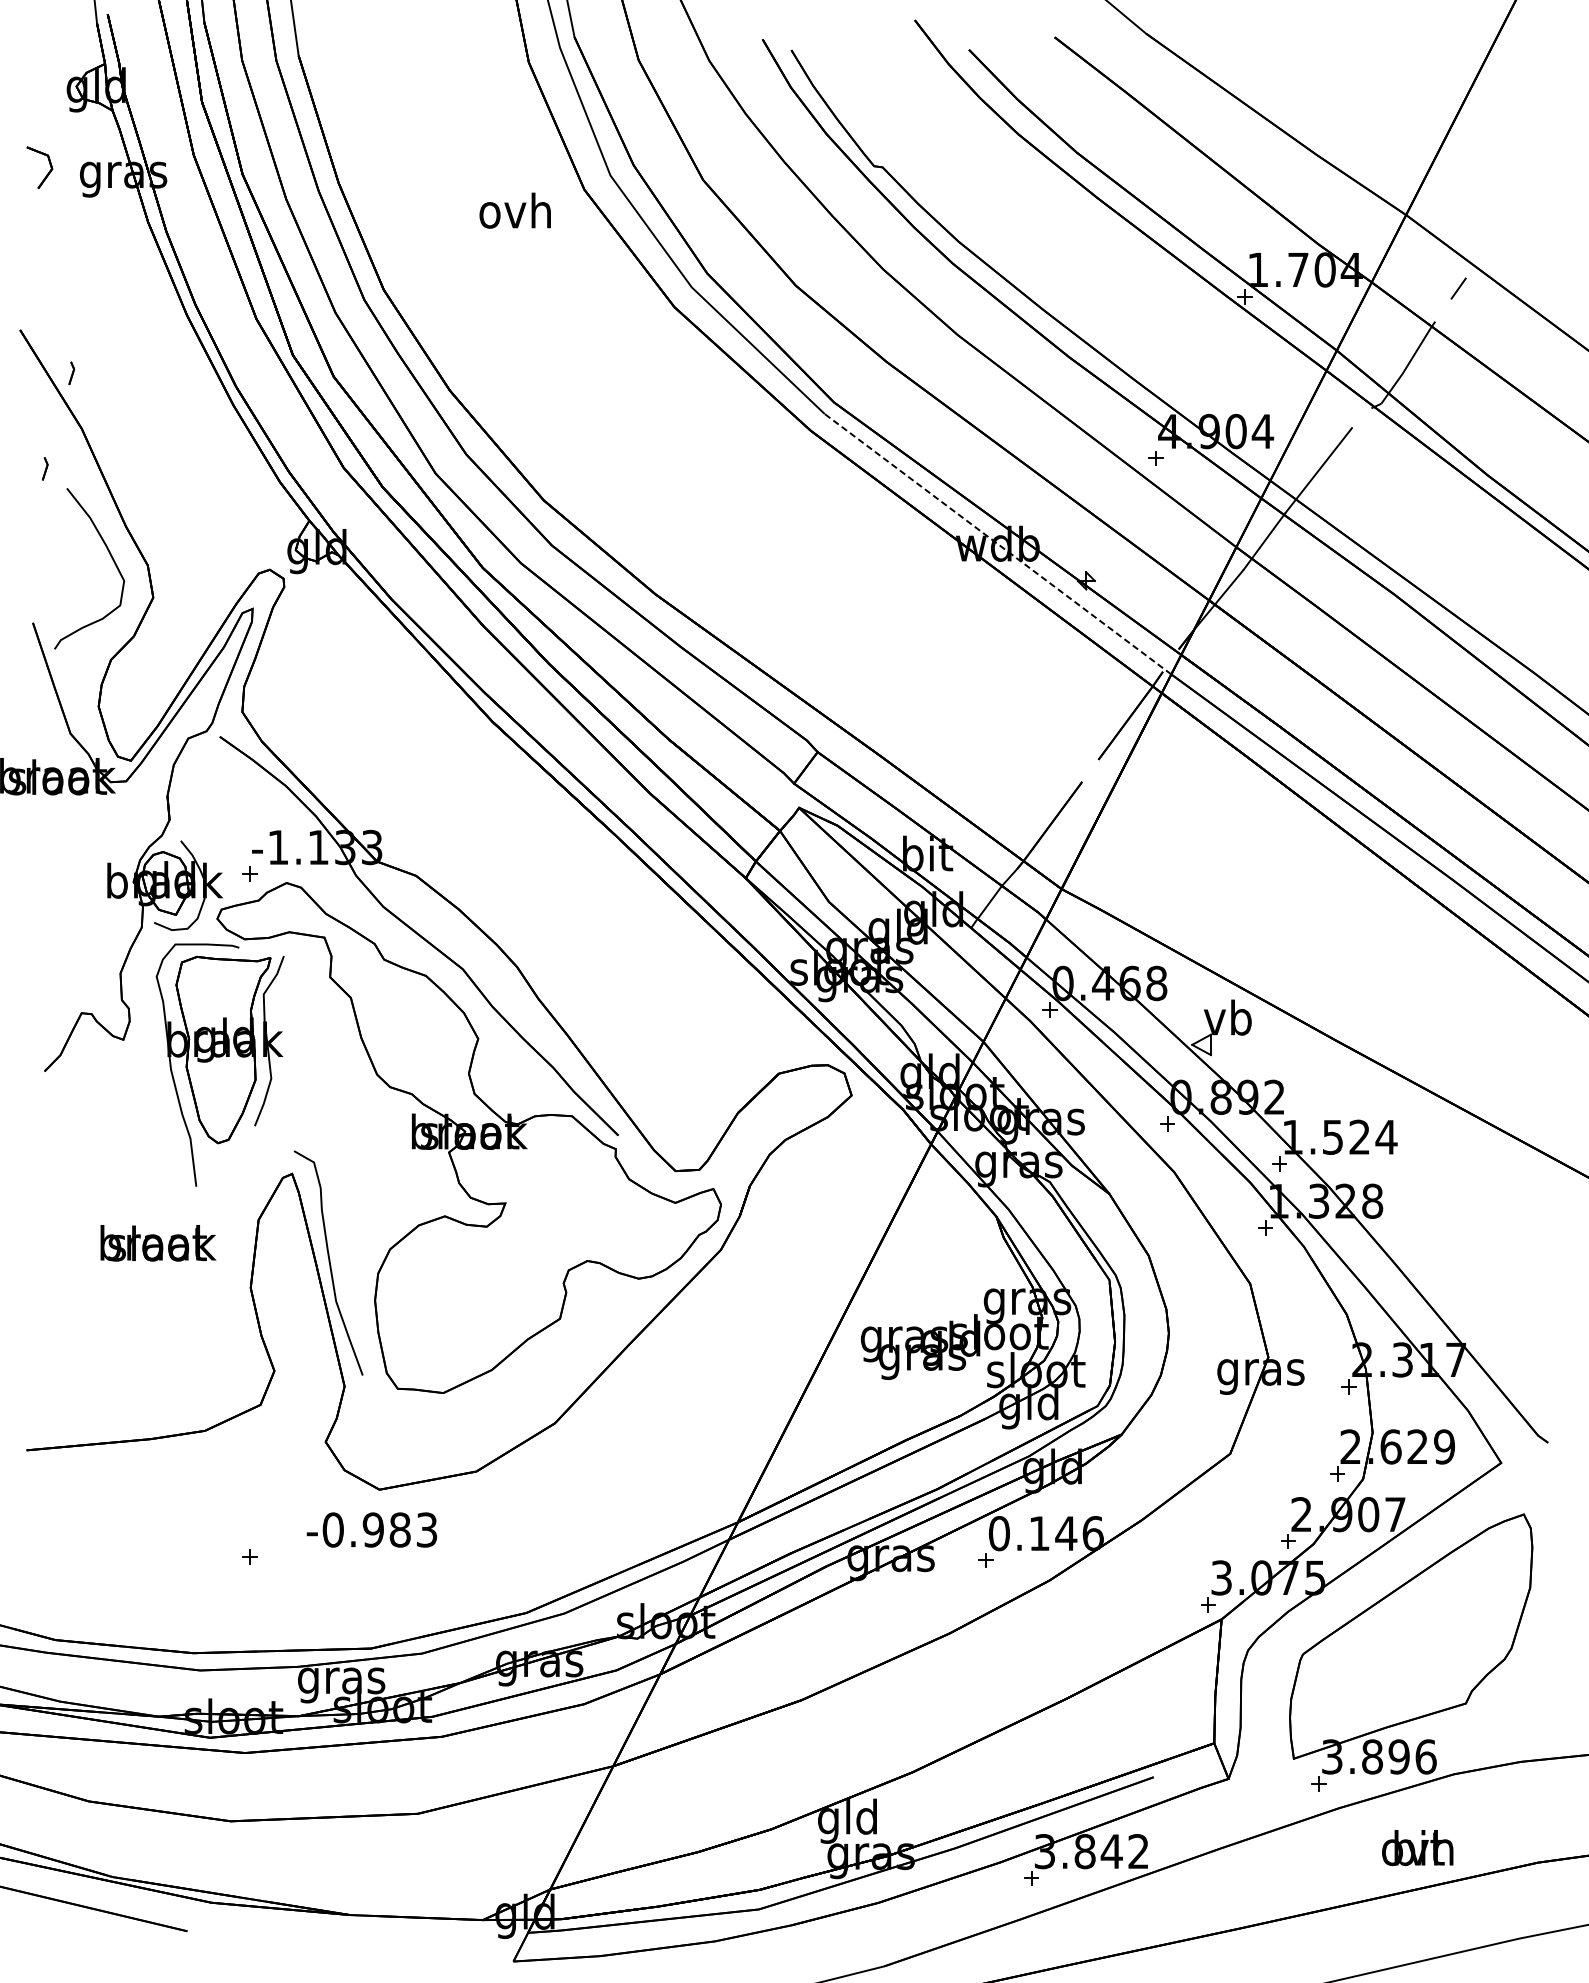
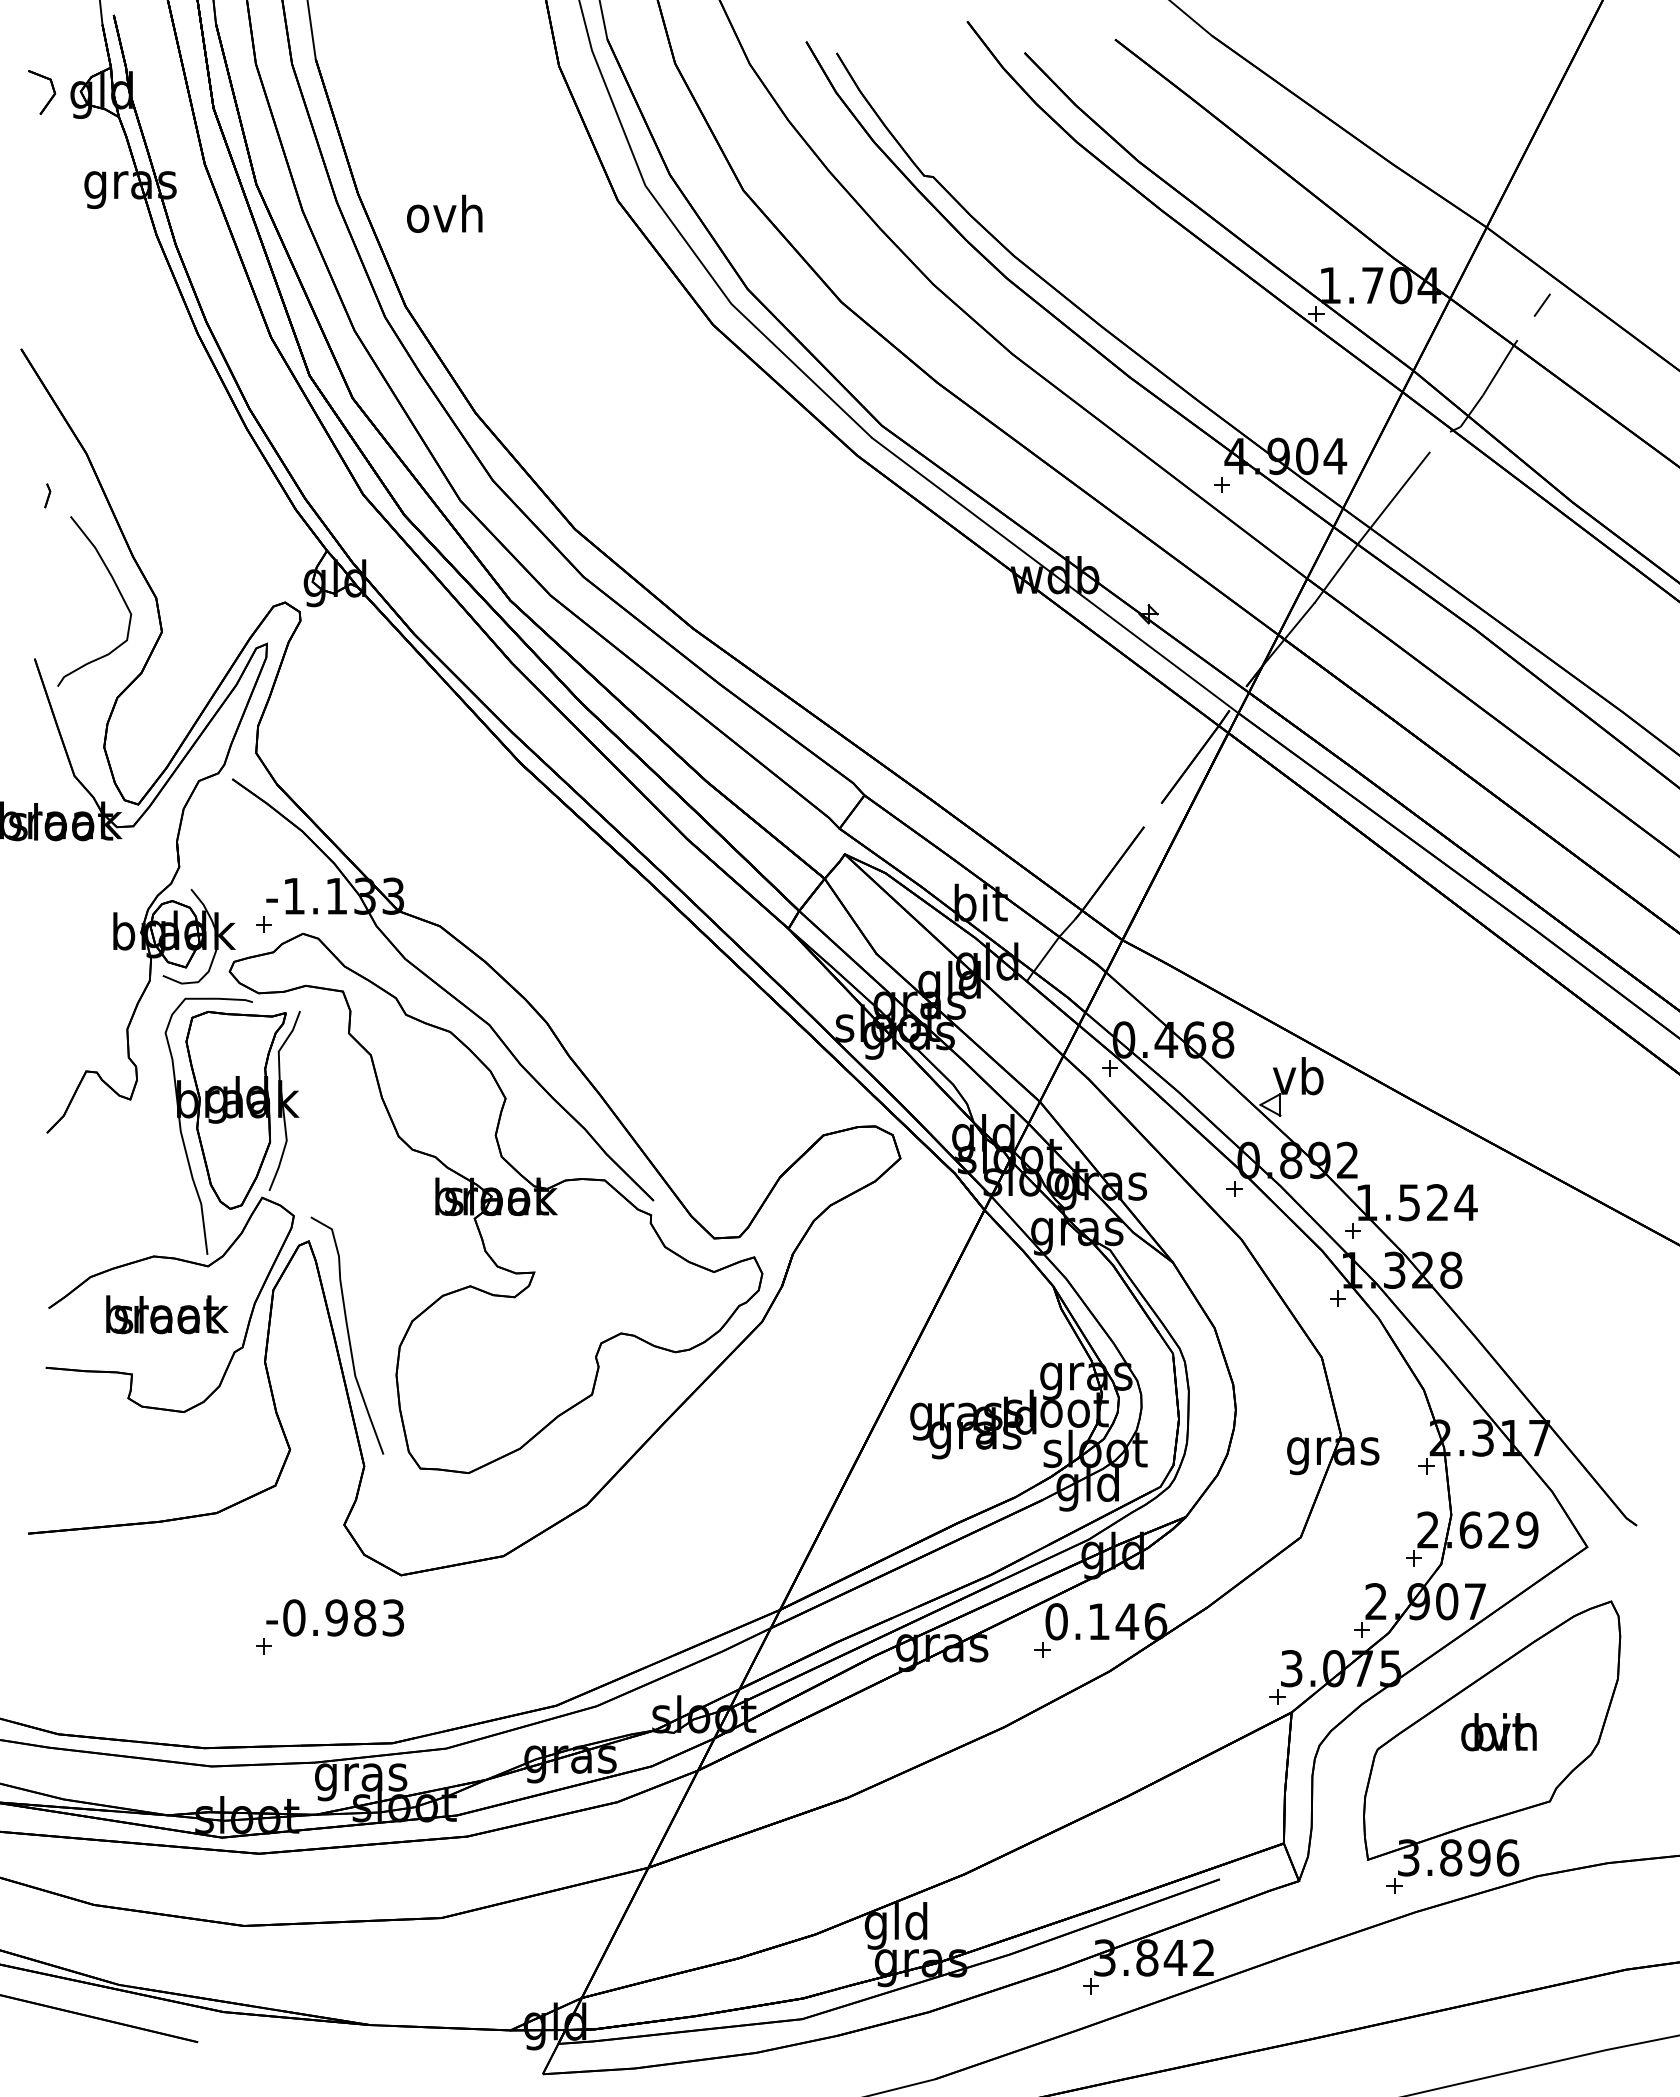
part: (48, 171) -> (51, 96), moved
text: (515, 210) -> (444, 213), moved
part: (71, 373) -> (75, 394), removed
line: (997, 544) -> (1054, 575), dashed -> solid
part: (171, 1192) -> (181, 1261), added
text: (371, 1529) -> (334, 1617), moved
text: (1417, 1848) -> (1498, 1732), moved

